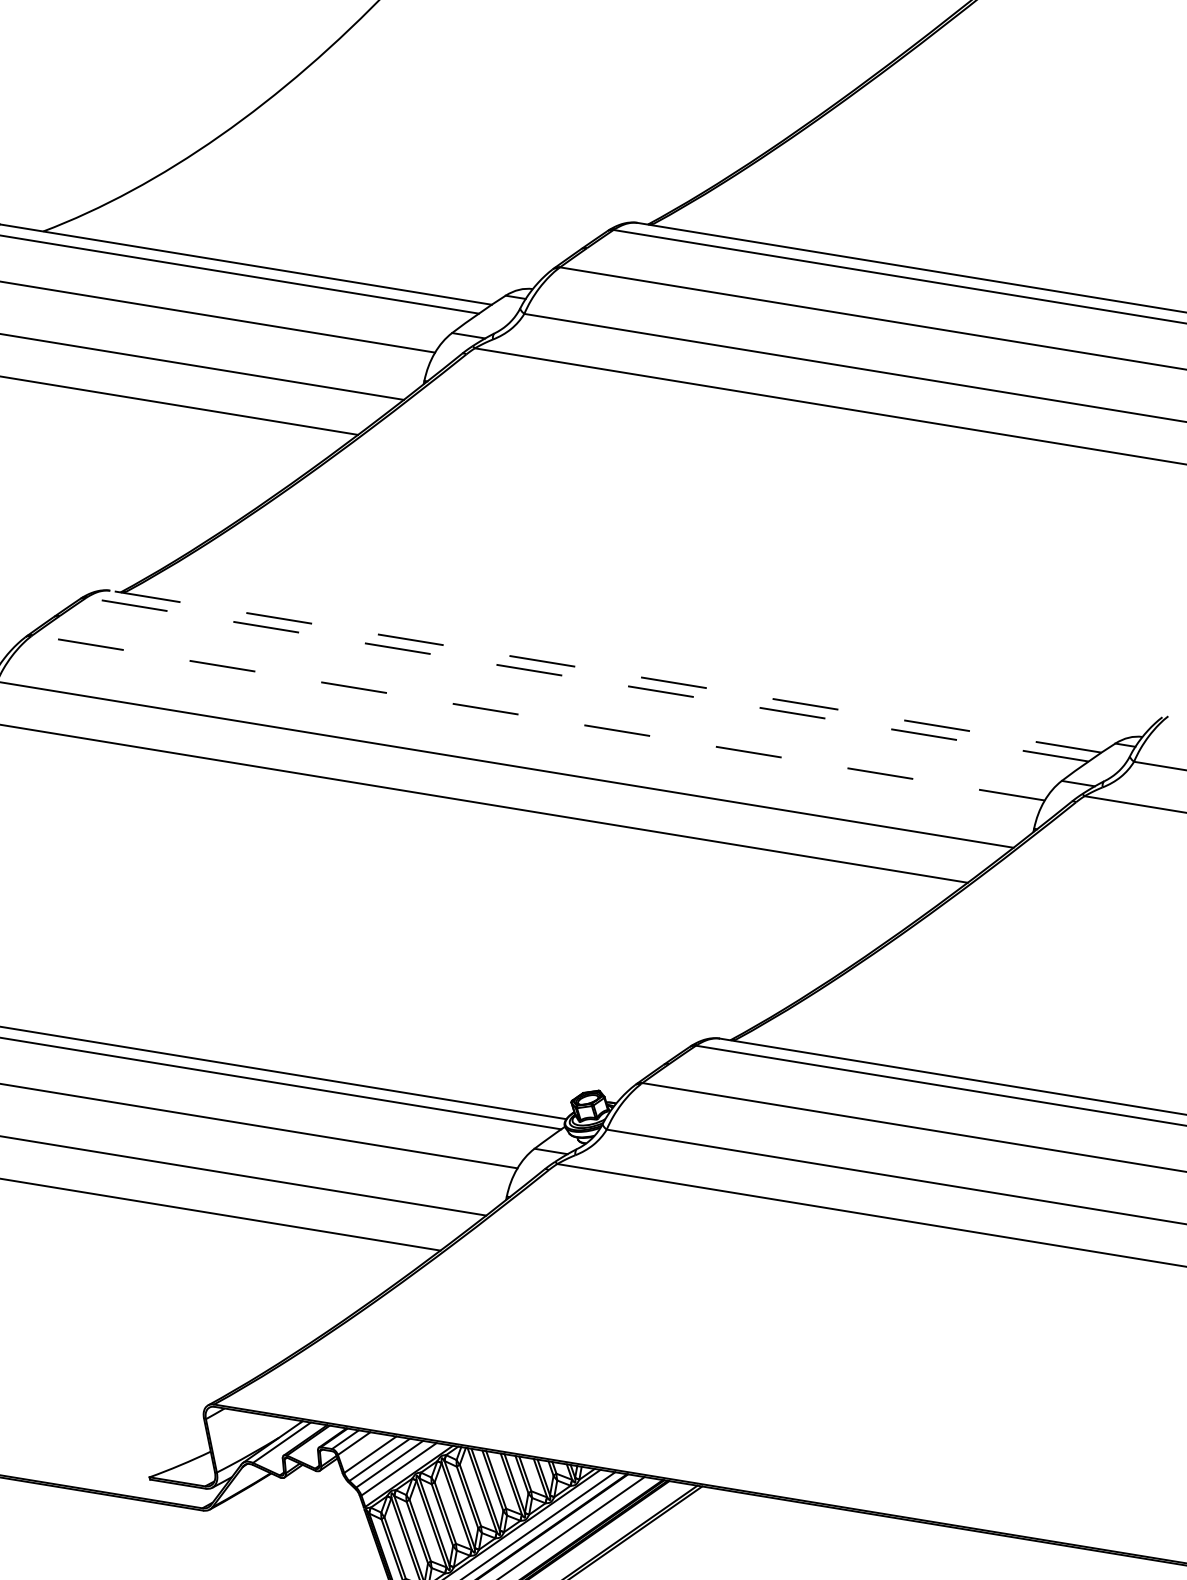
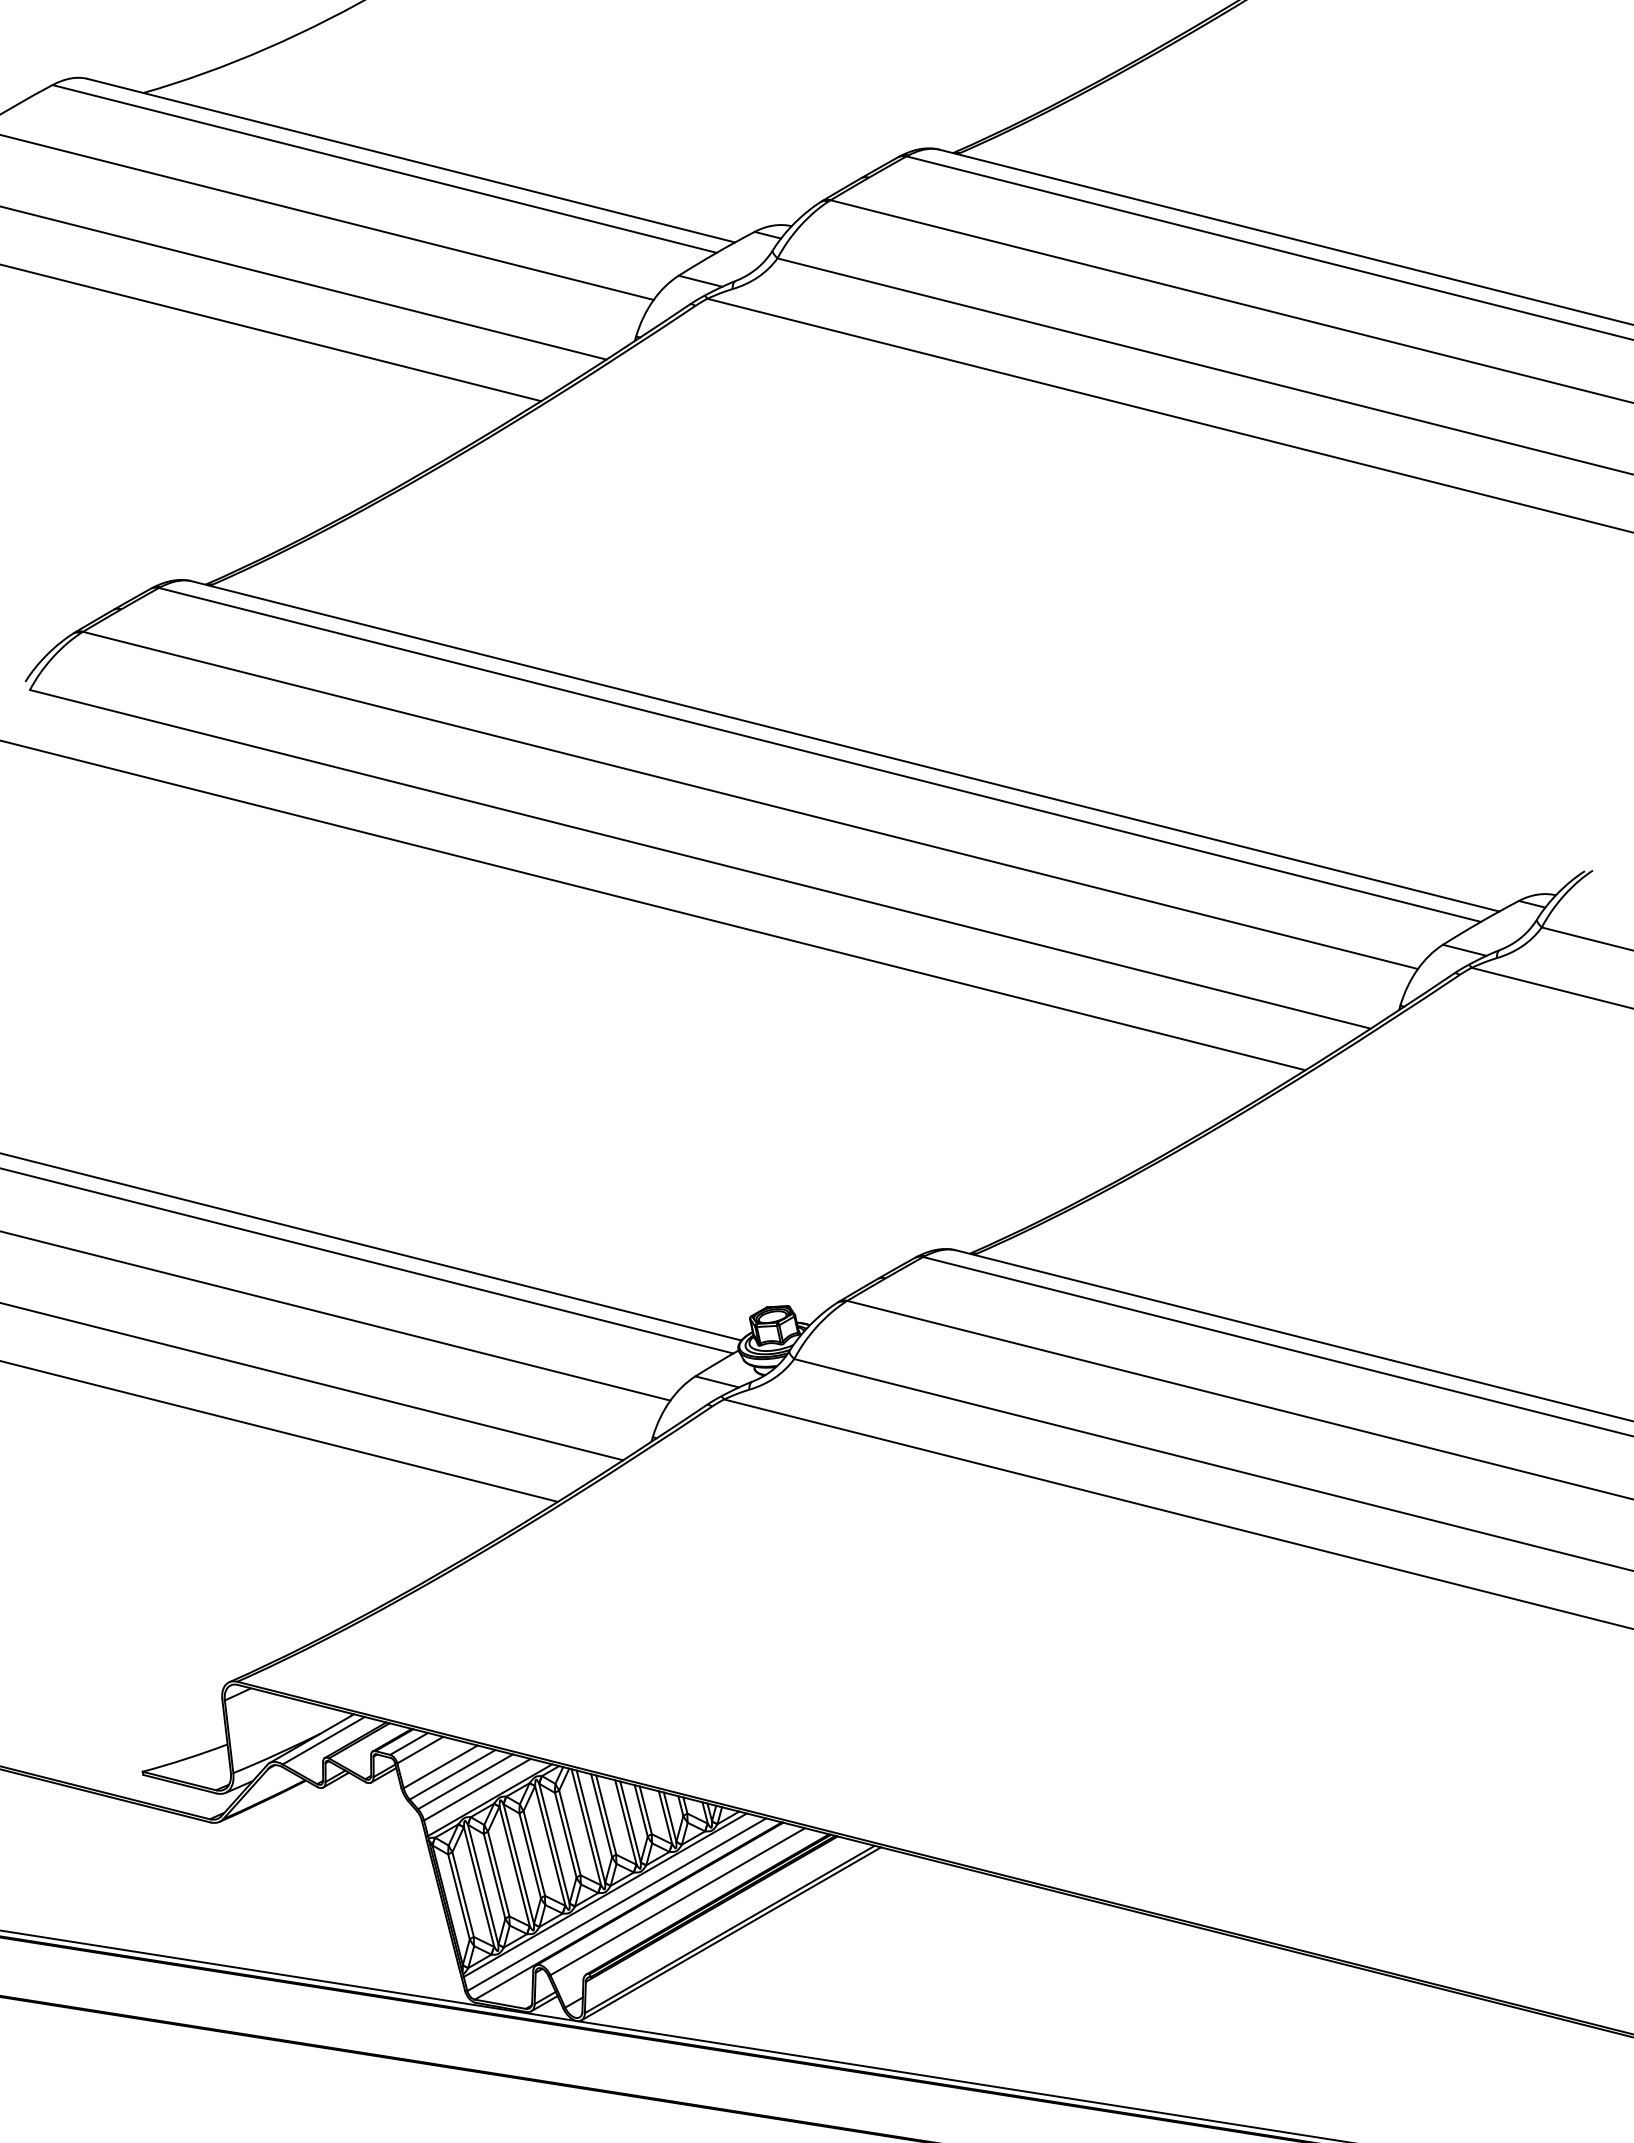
line: (605, 671) -> (845, 746), dashed -> solid
line: (587, 679) -> (819, 754), dashed -> solid
line: (538, 717) -> (750, 800), dashed -> solid

